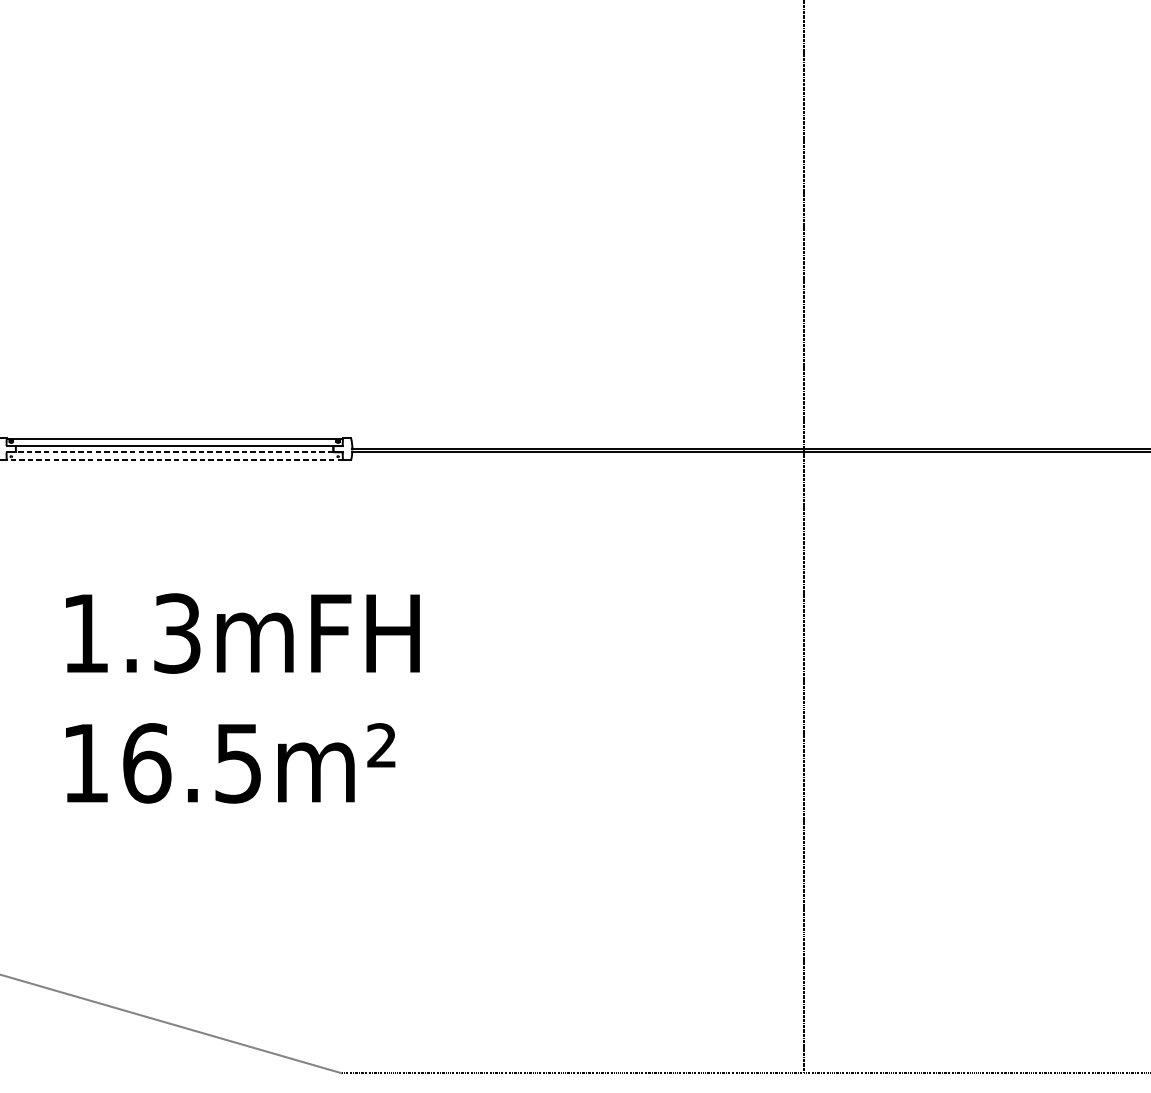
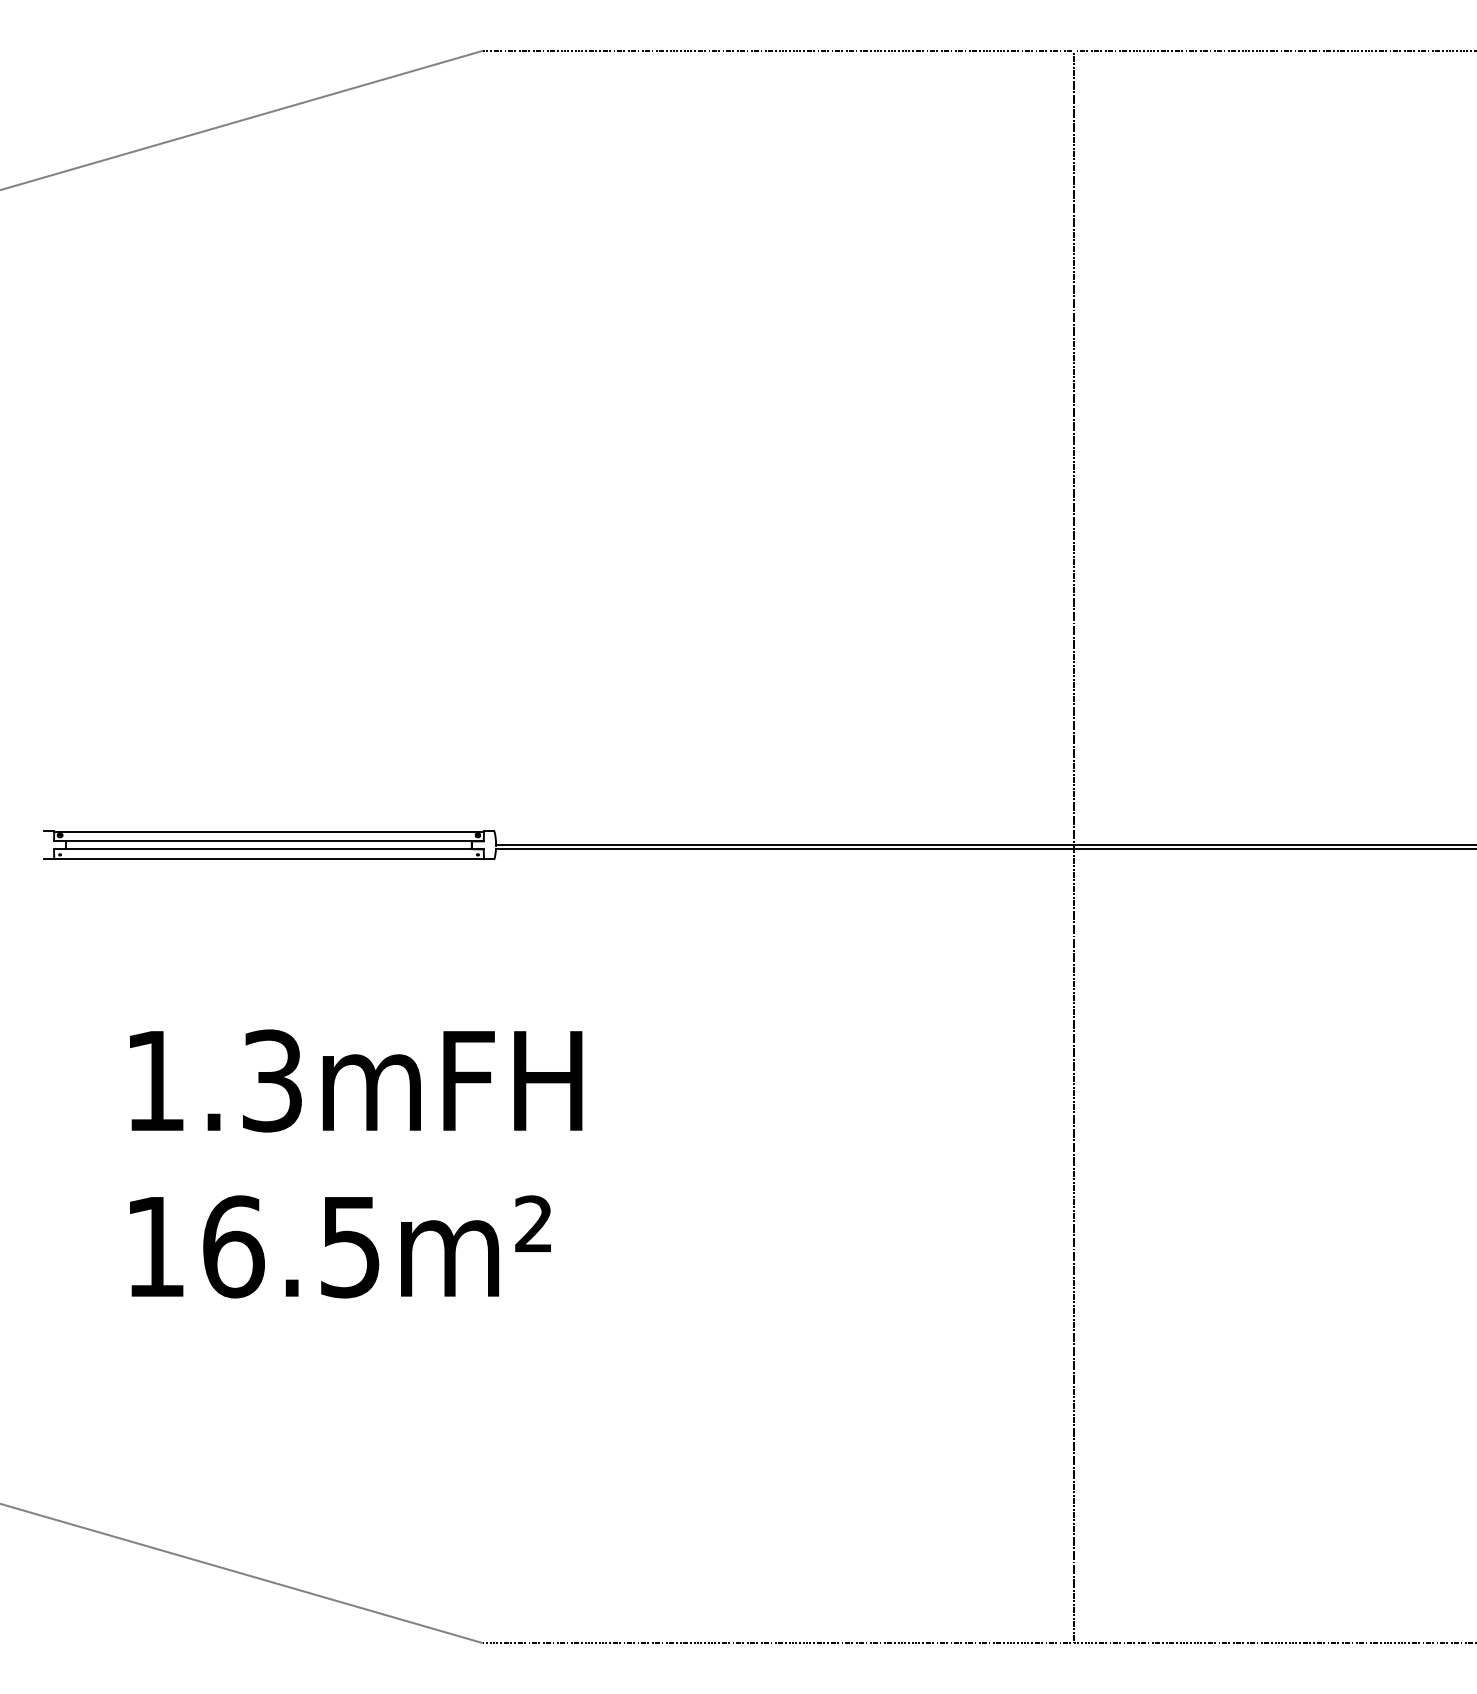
line: (174, 452) -> (268, 849), dashed -> solid
line: (175, 459) -> (269, 858), dashed -> solid

